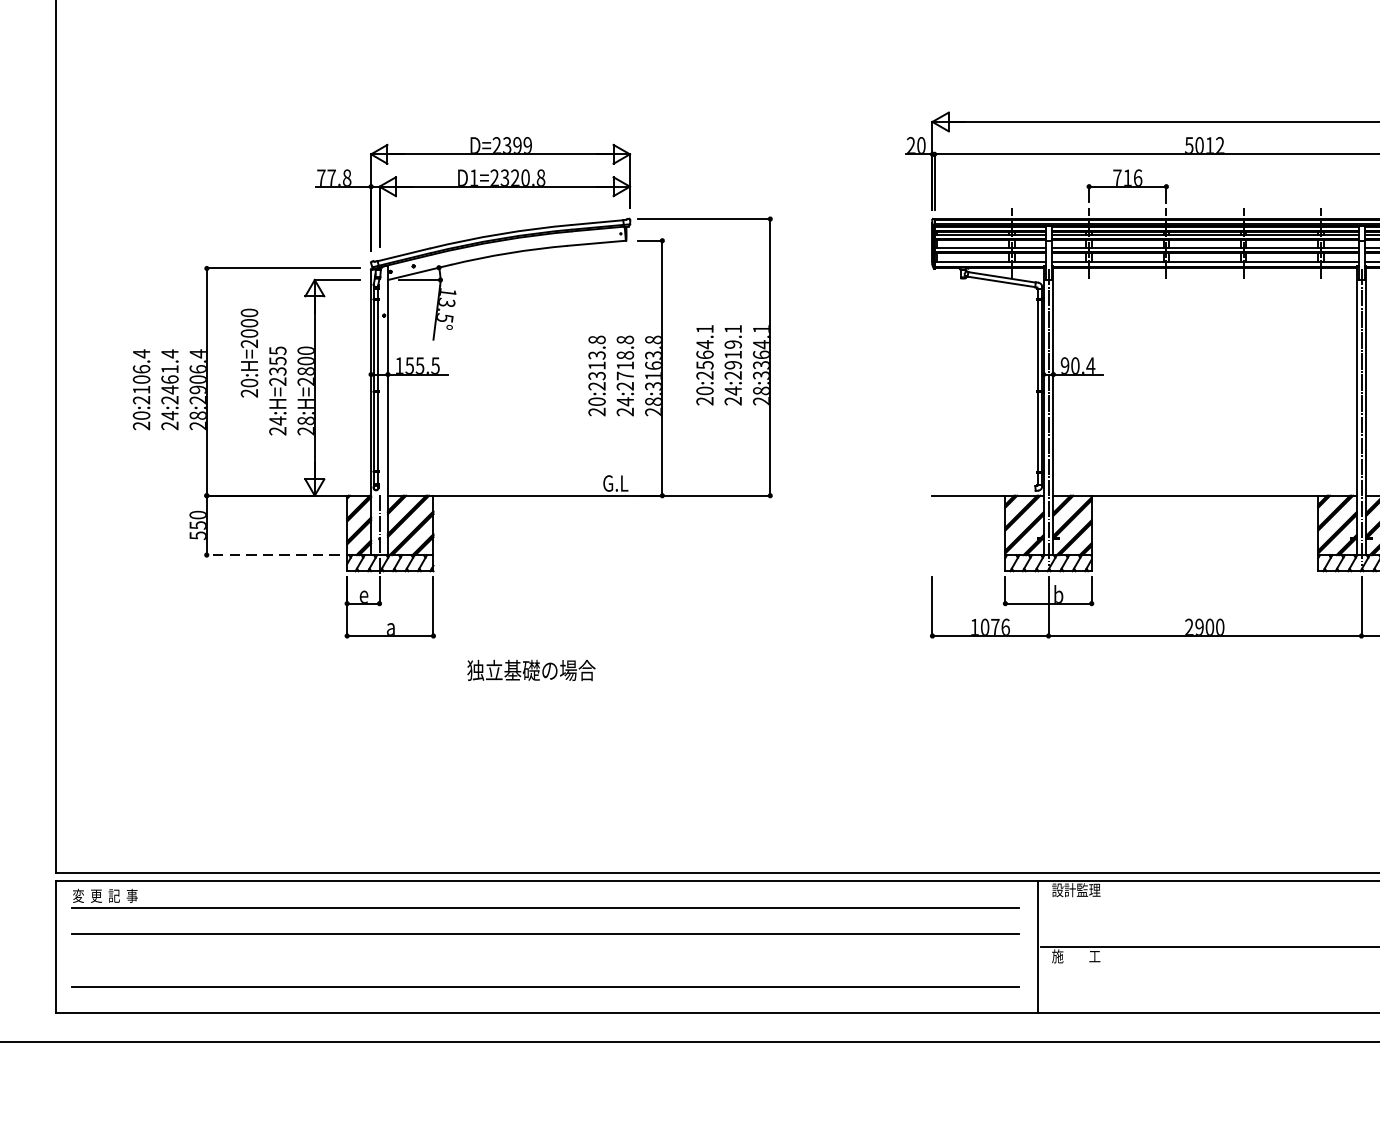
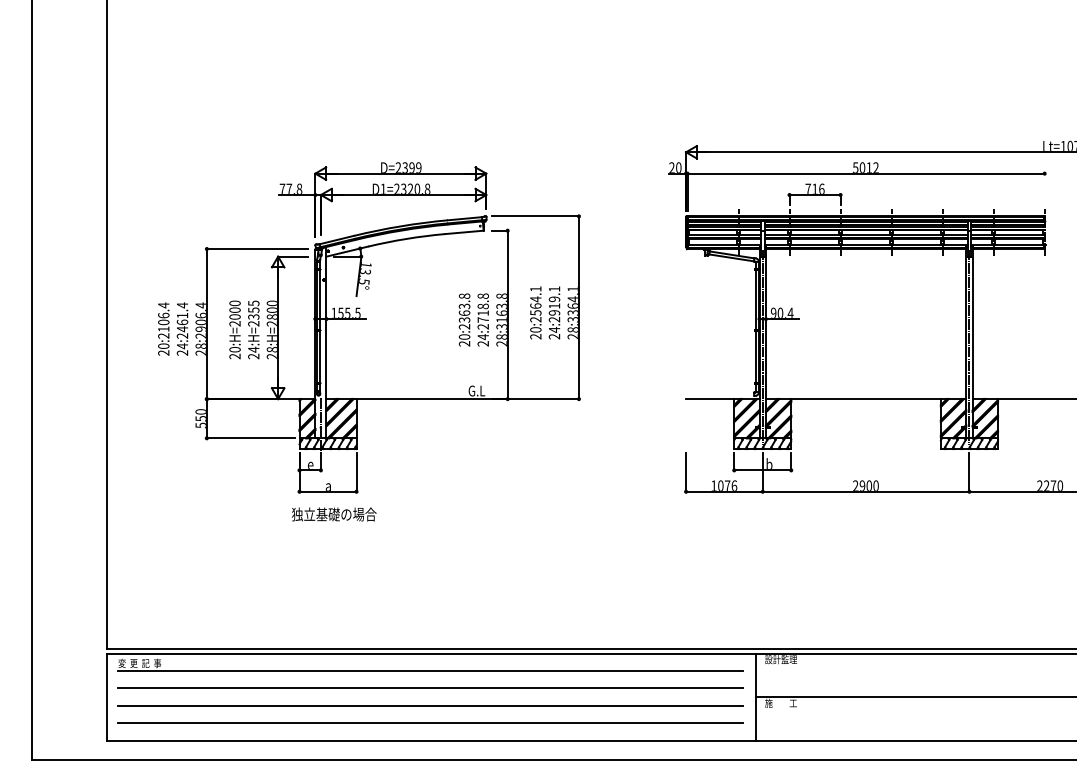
text: (248, 352) -> (234, 329), moved
text: (596, 364) -> (464, 312), 20:2313.8 -> 20:2363.8
line: (272, 555) -> (250, 438), dashed -> solid
text: (531, 670) -> (334, 514), moved
line: (545, 959) -> (430, 705), added

